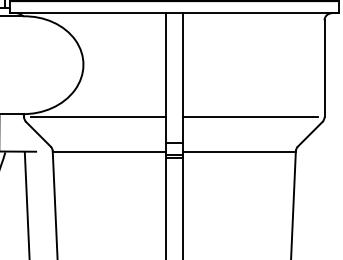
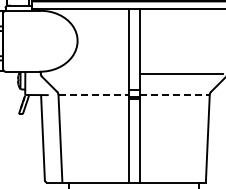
line: (97, 116) -> (86, 73), removed
line: (110, 150) -> (94, 94), solid -> dashed
line: (240, 150) -> (175, 94), solid -> dashed

